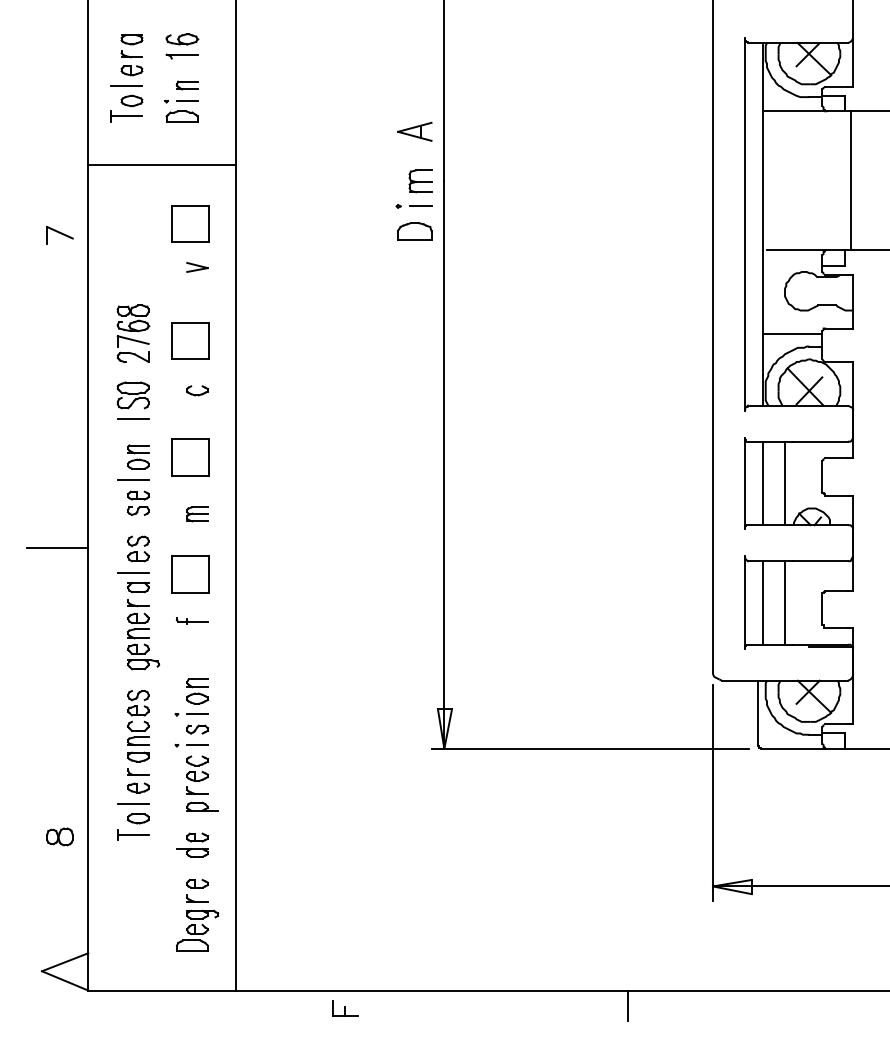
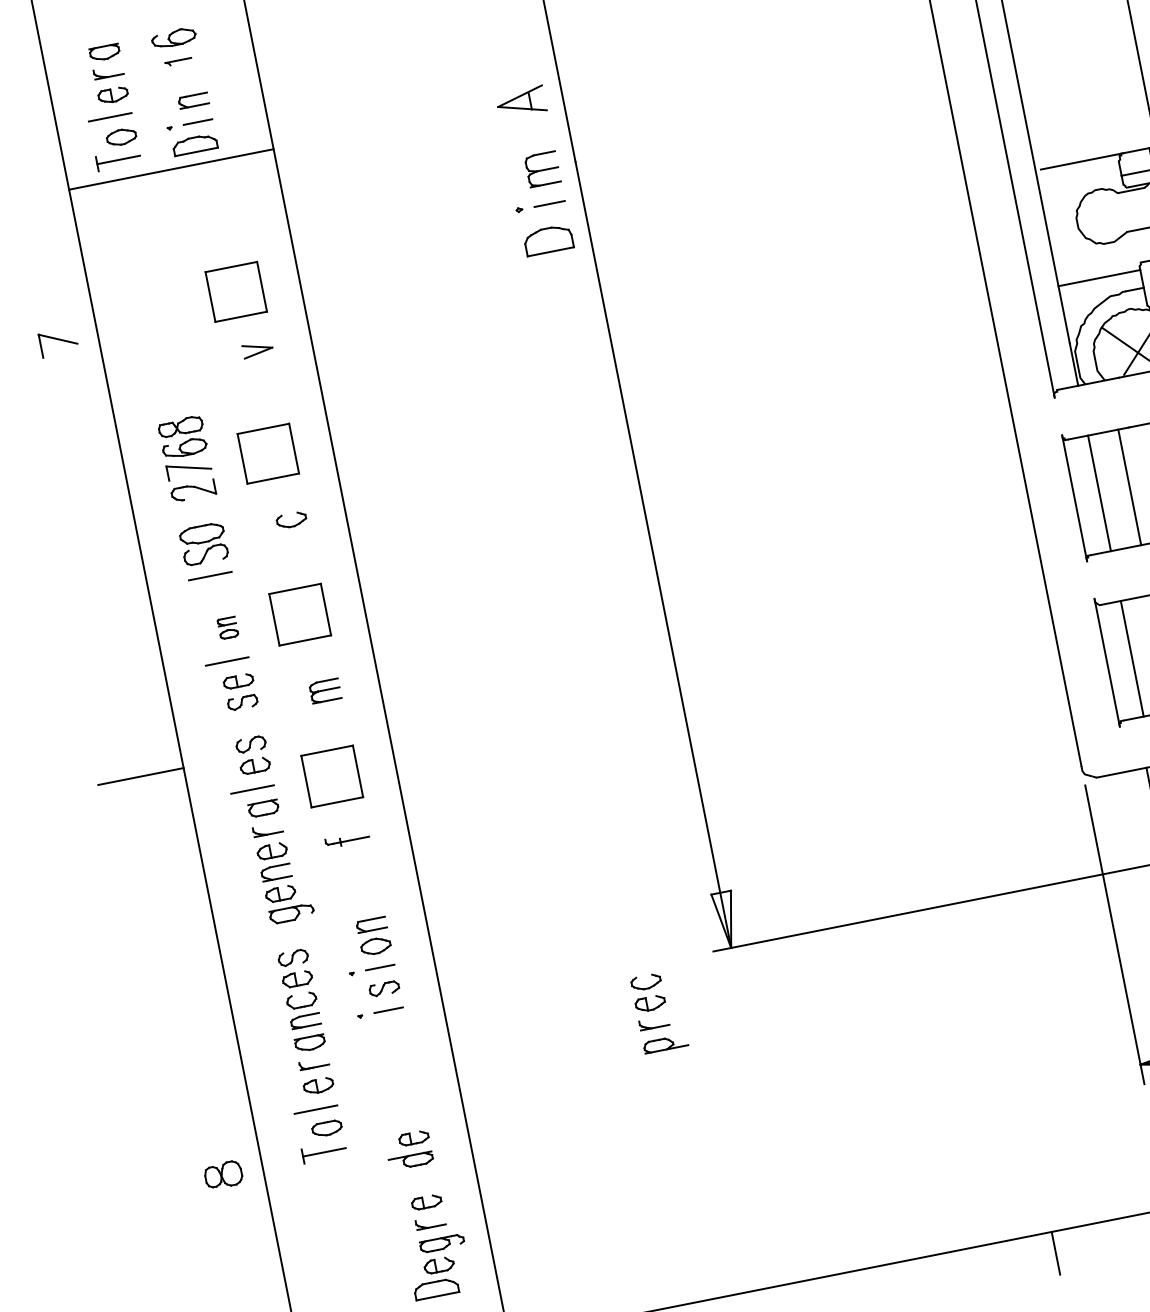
part: (181, 56) -> (177, 62), size x0.6
line: (162, 165) -> (171, 169), moved
part: (138, 456) -> (227, 627), size x0.6
part: (202, 783) -> (659, 1011), moved

